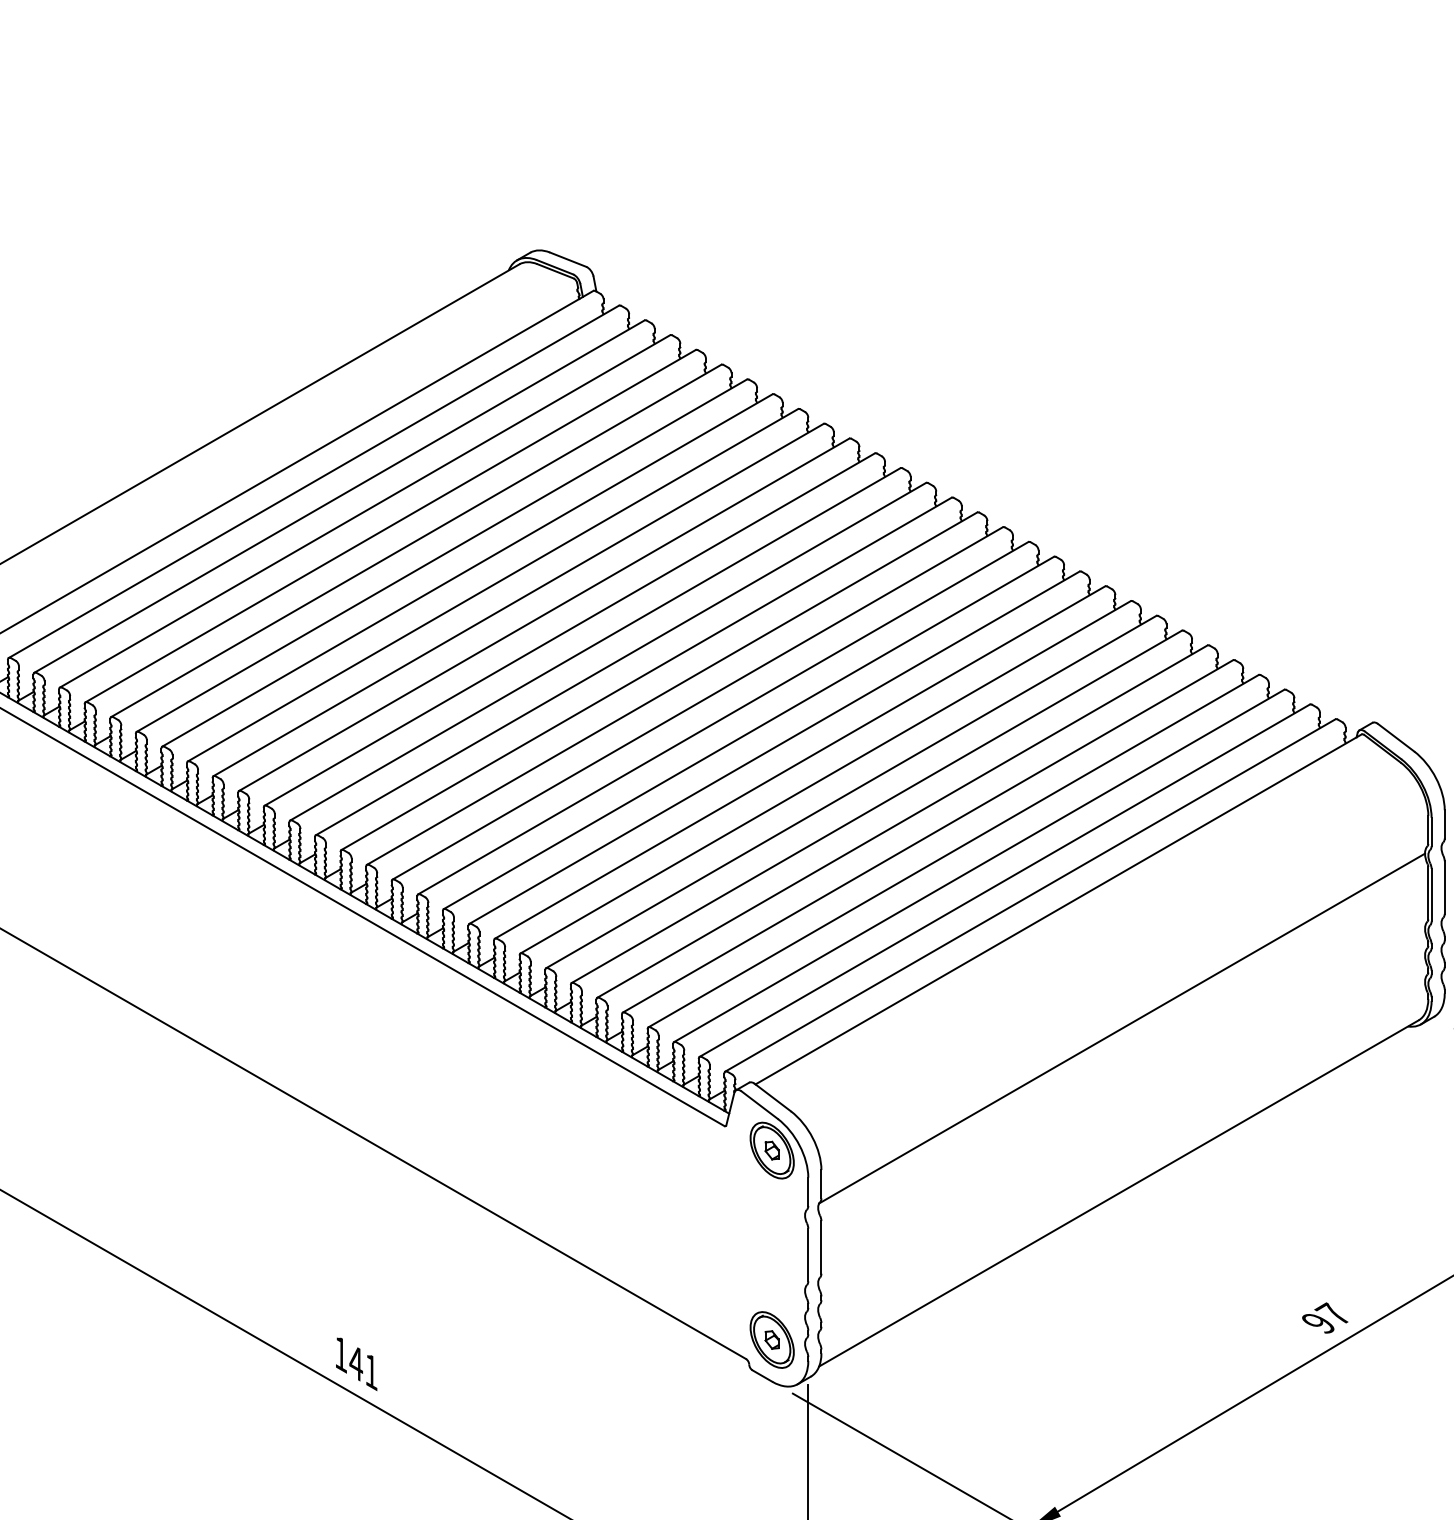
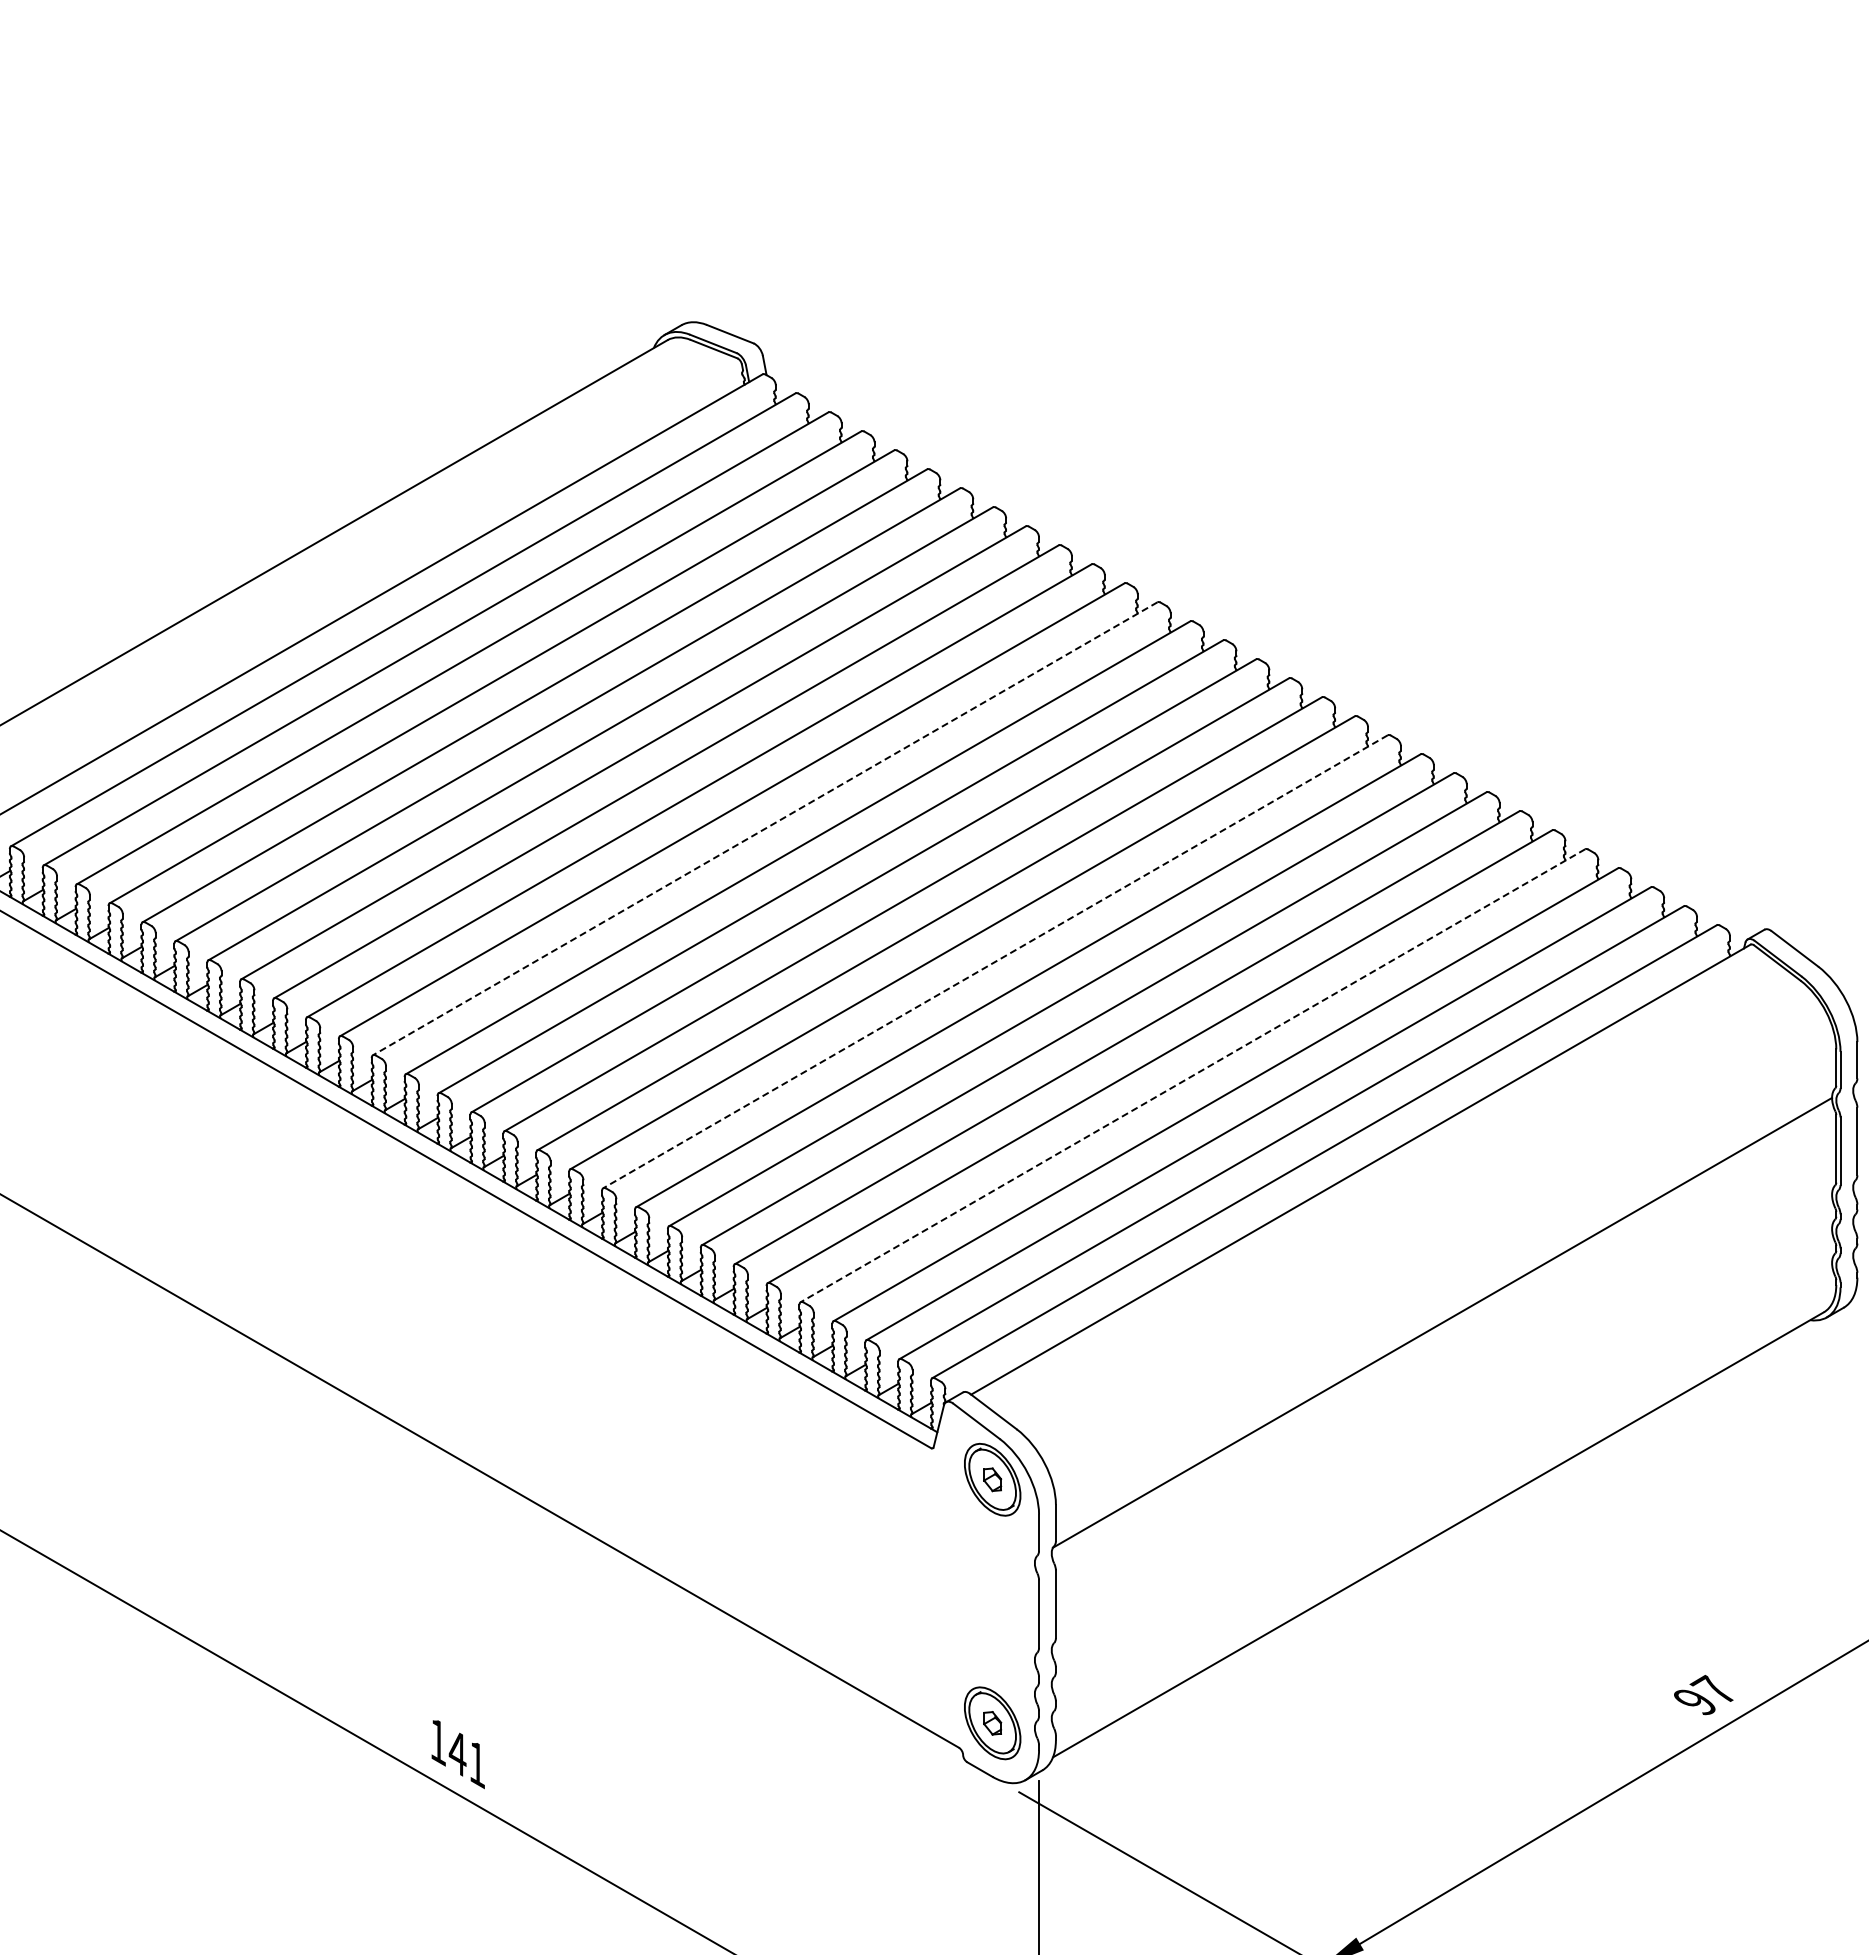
line: (595, 644) -> (765, 828), solid -> dashed
line: (774, 747) -> (995, 961), solid -> dashed
line: (927, 836) -> (1192, 1075), solid -> dashed

